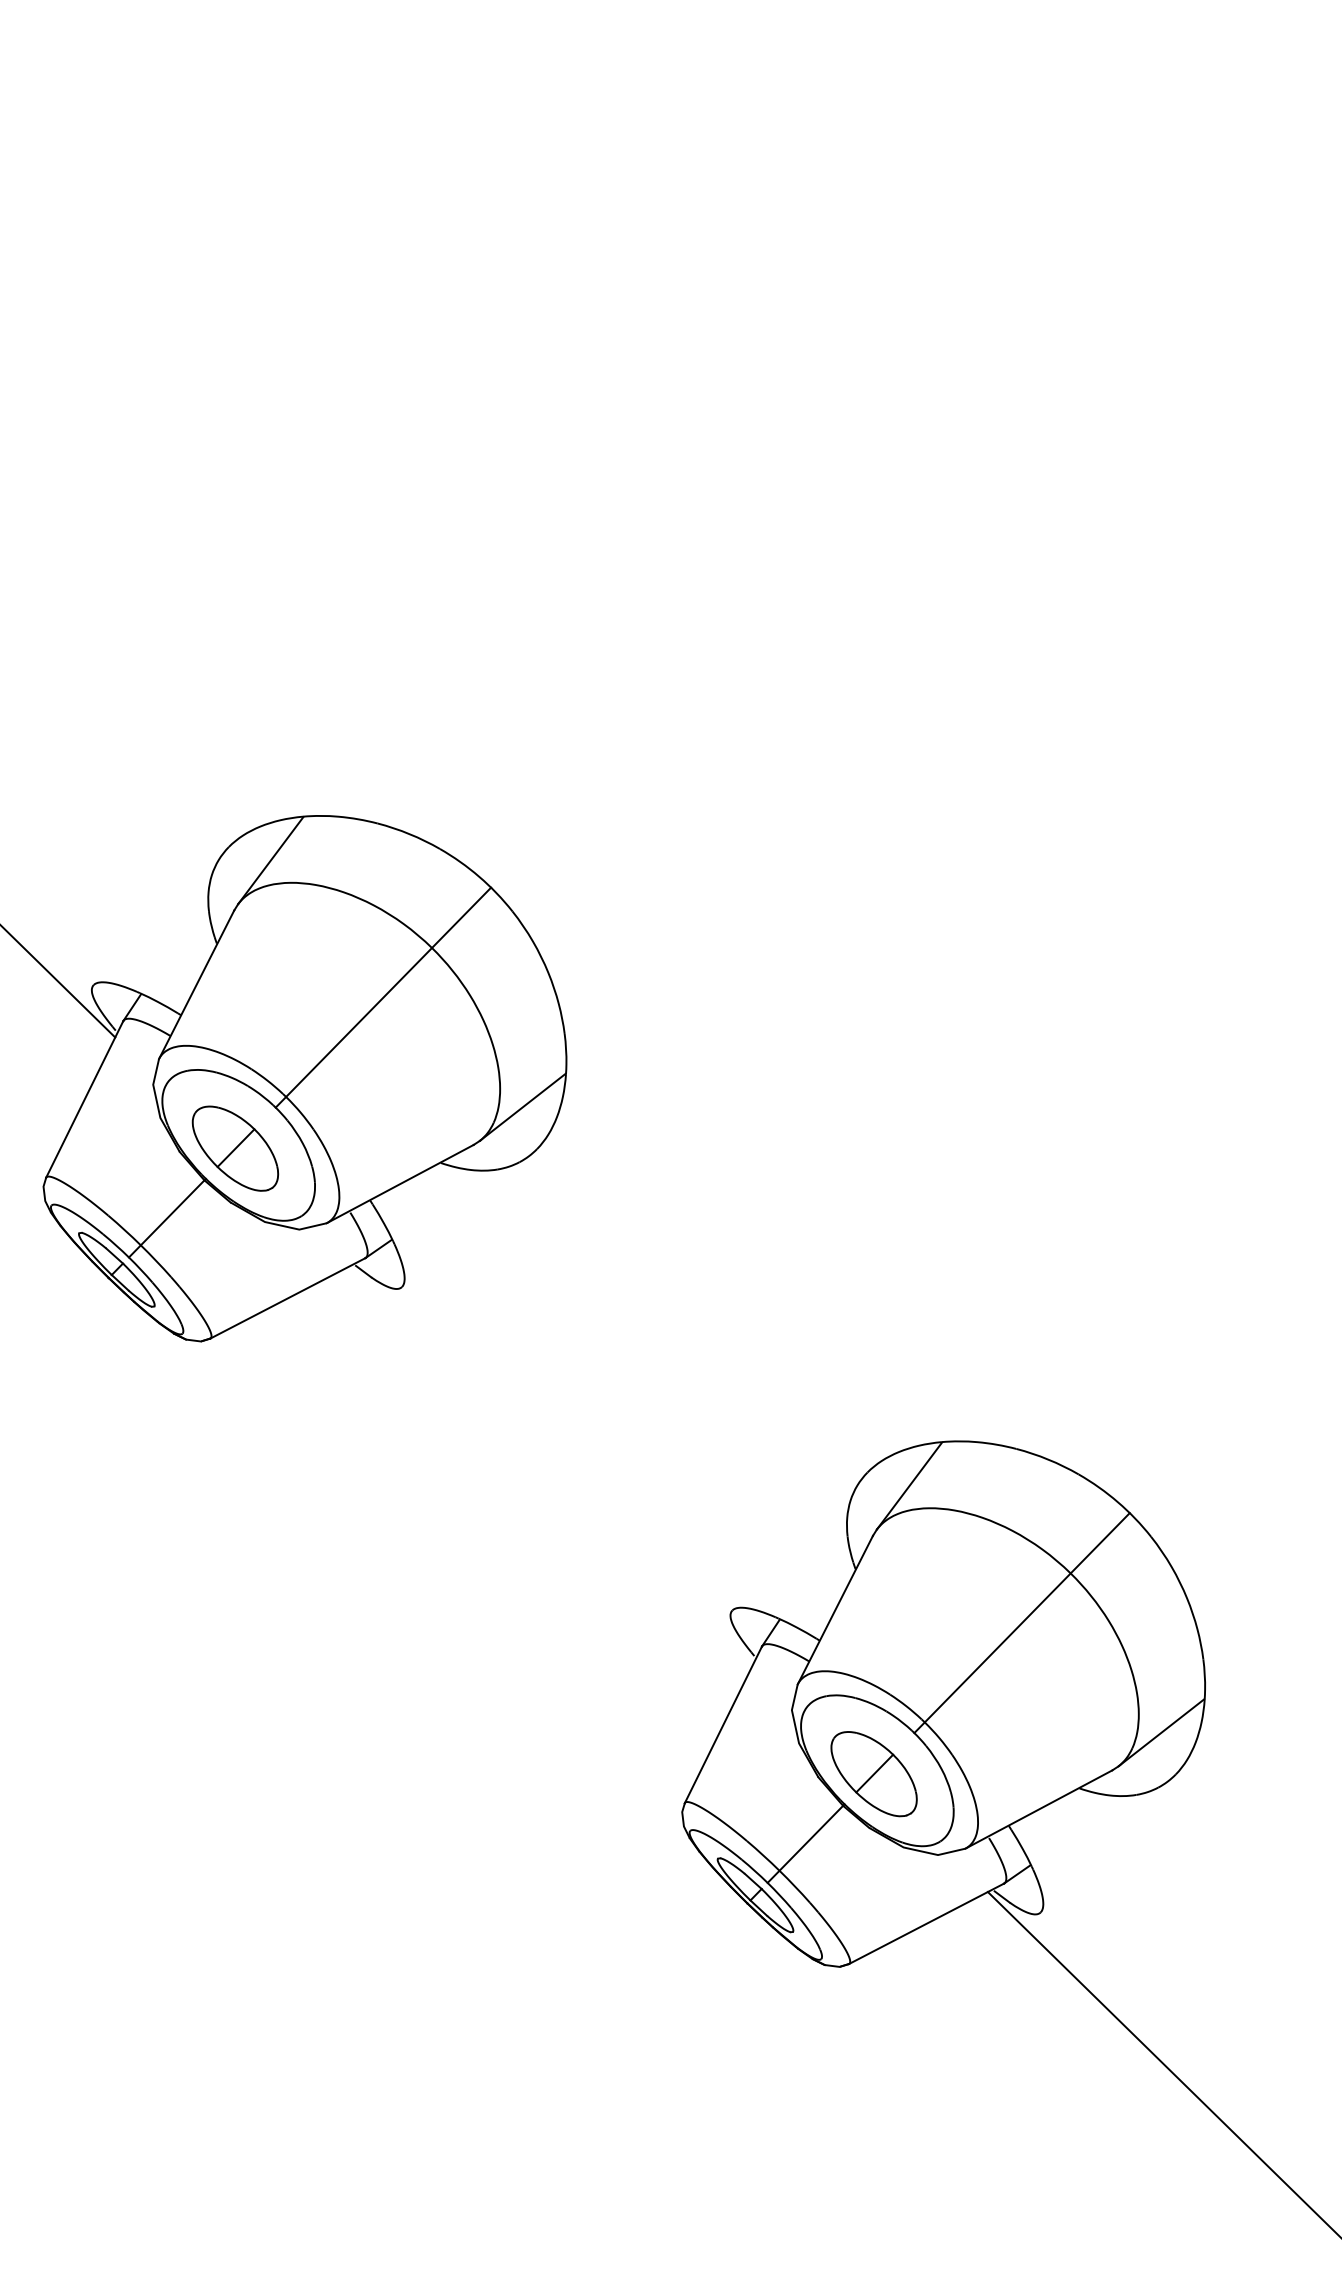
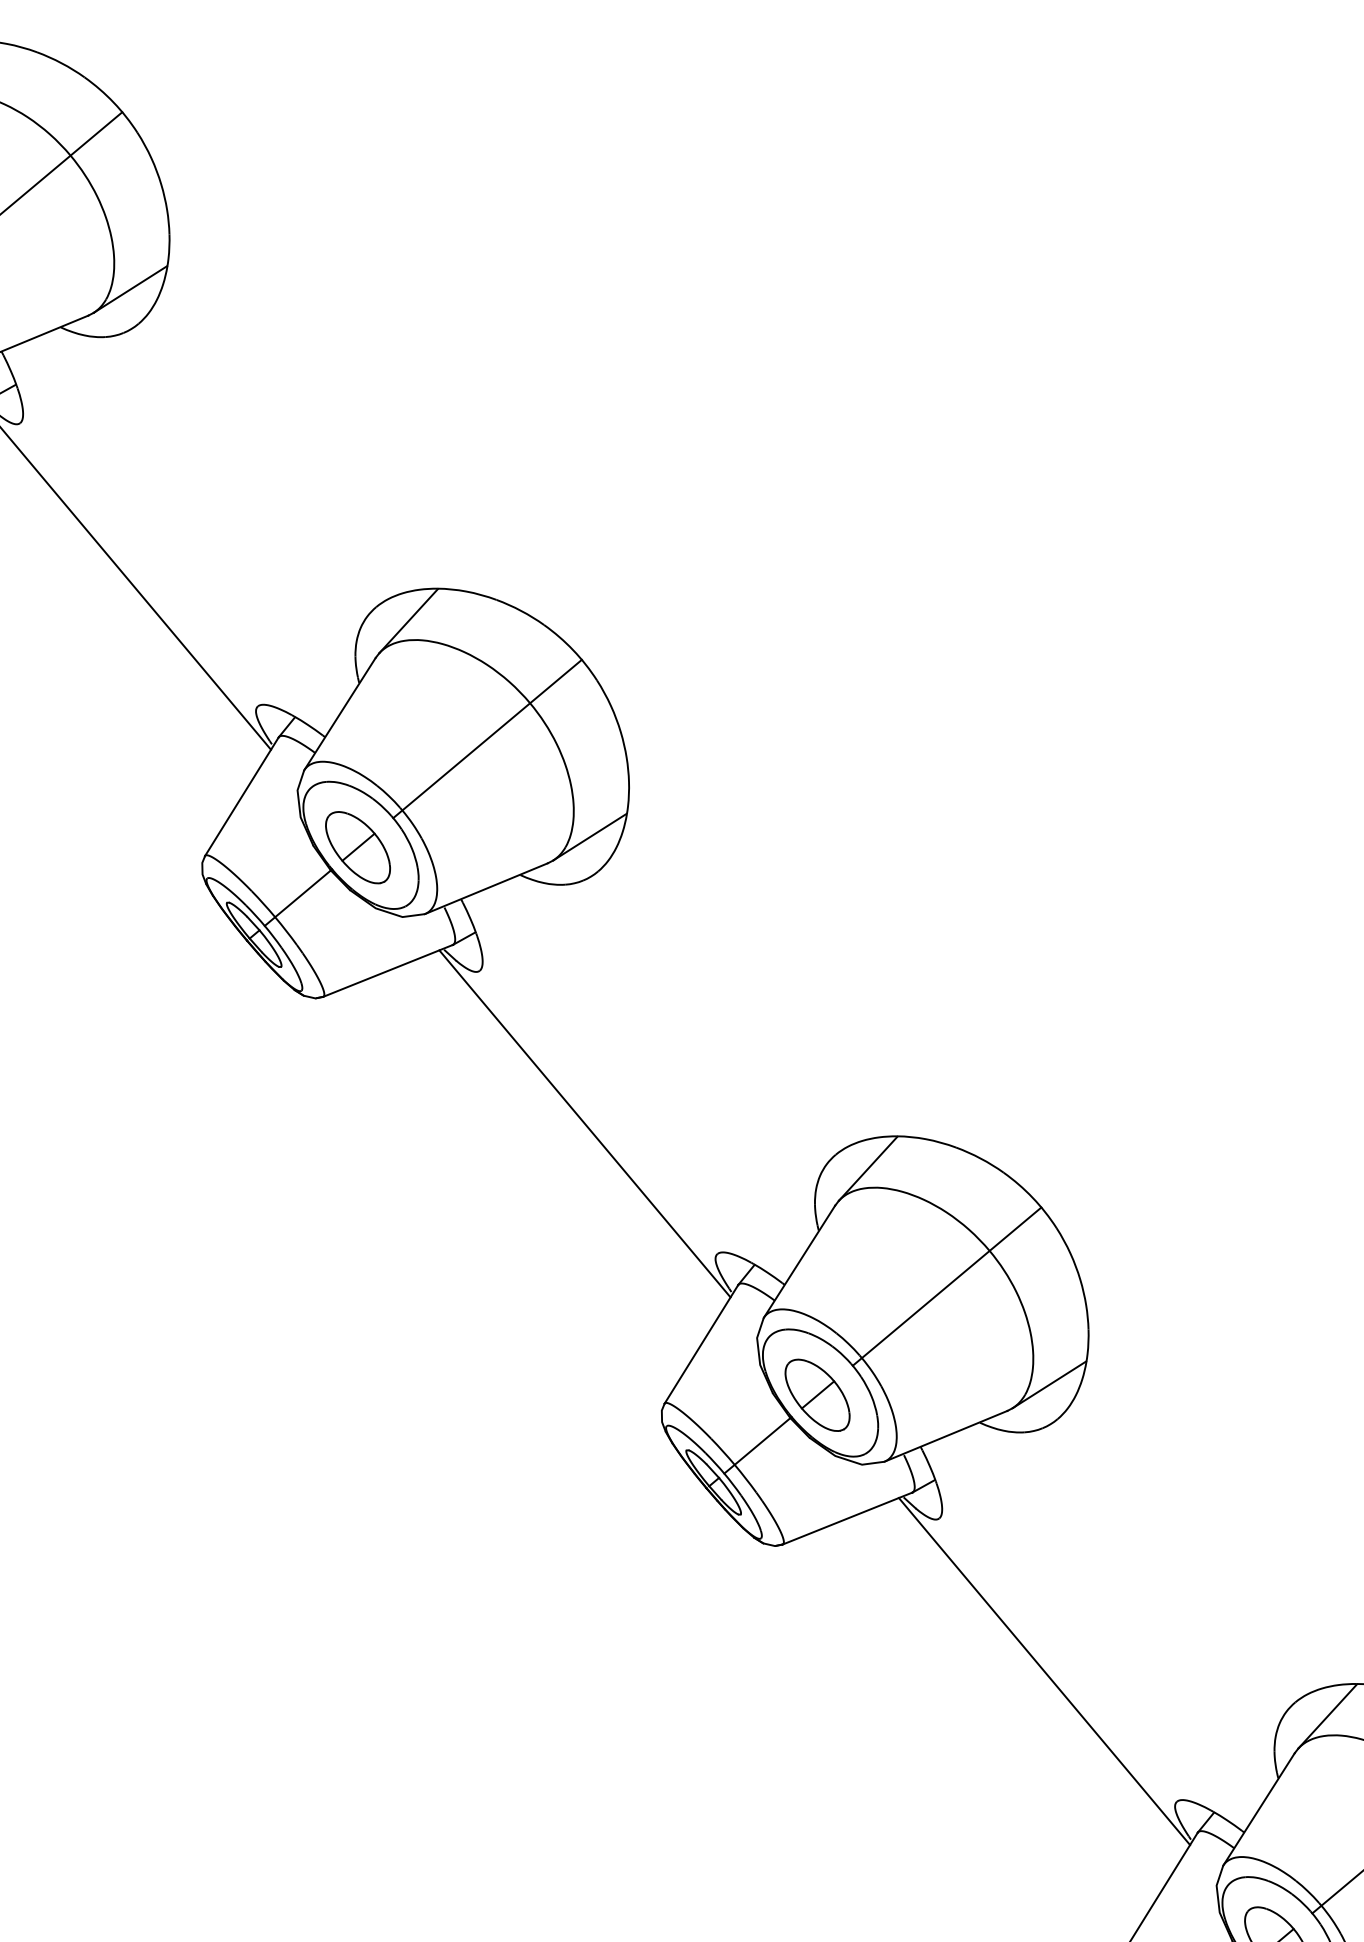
line: (550, 1464) -> (584, 1123), added

